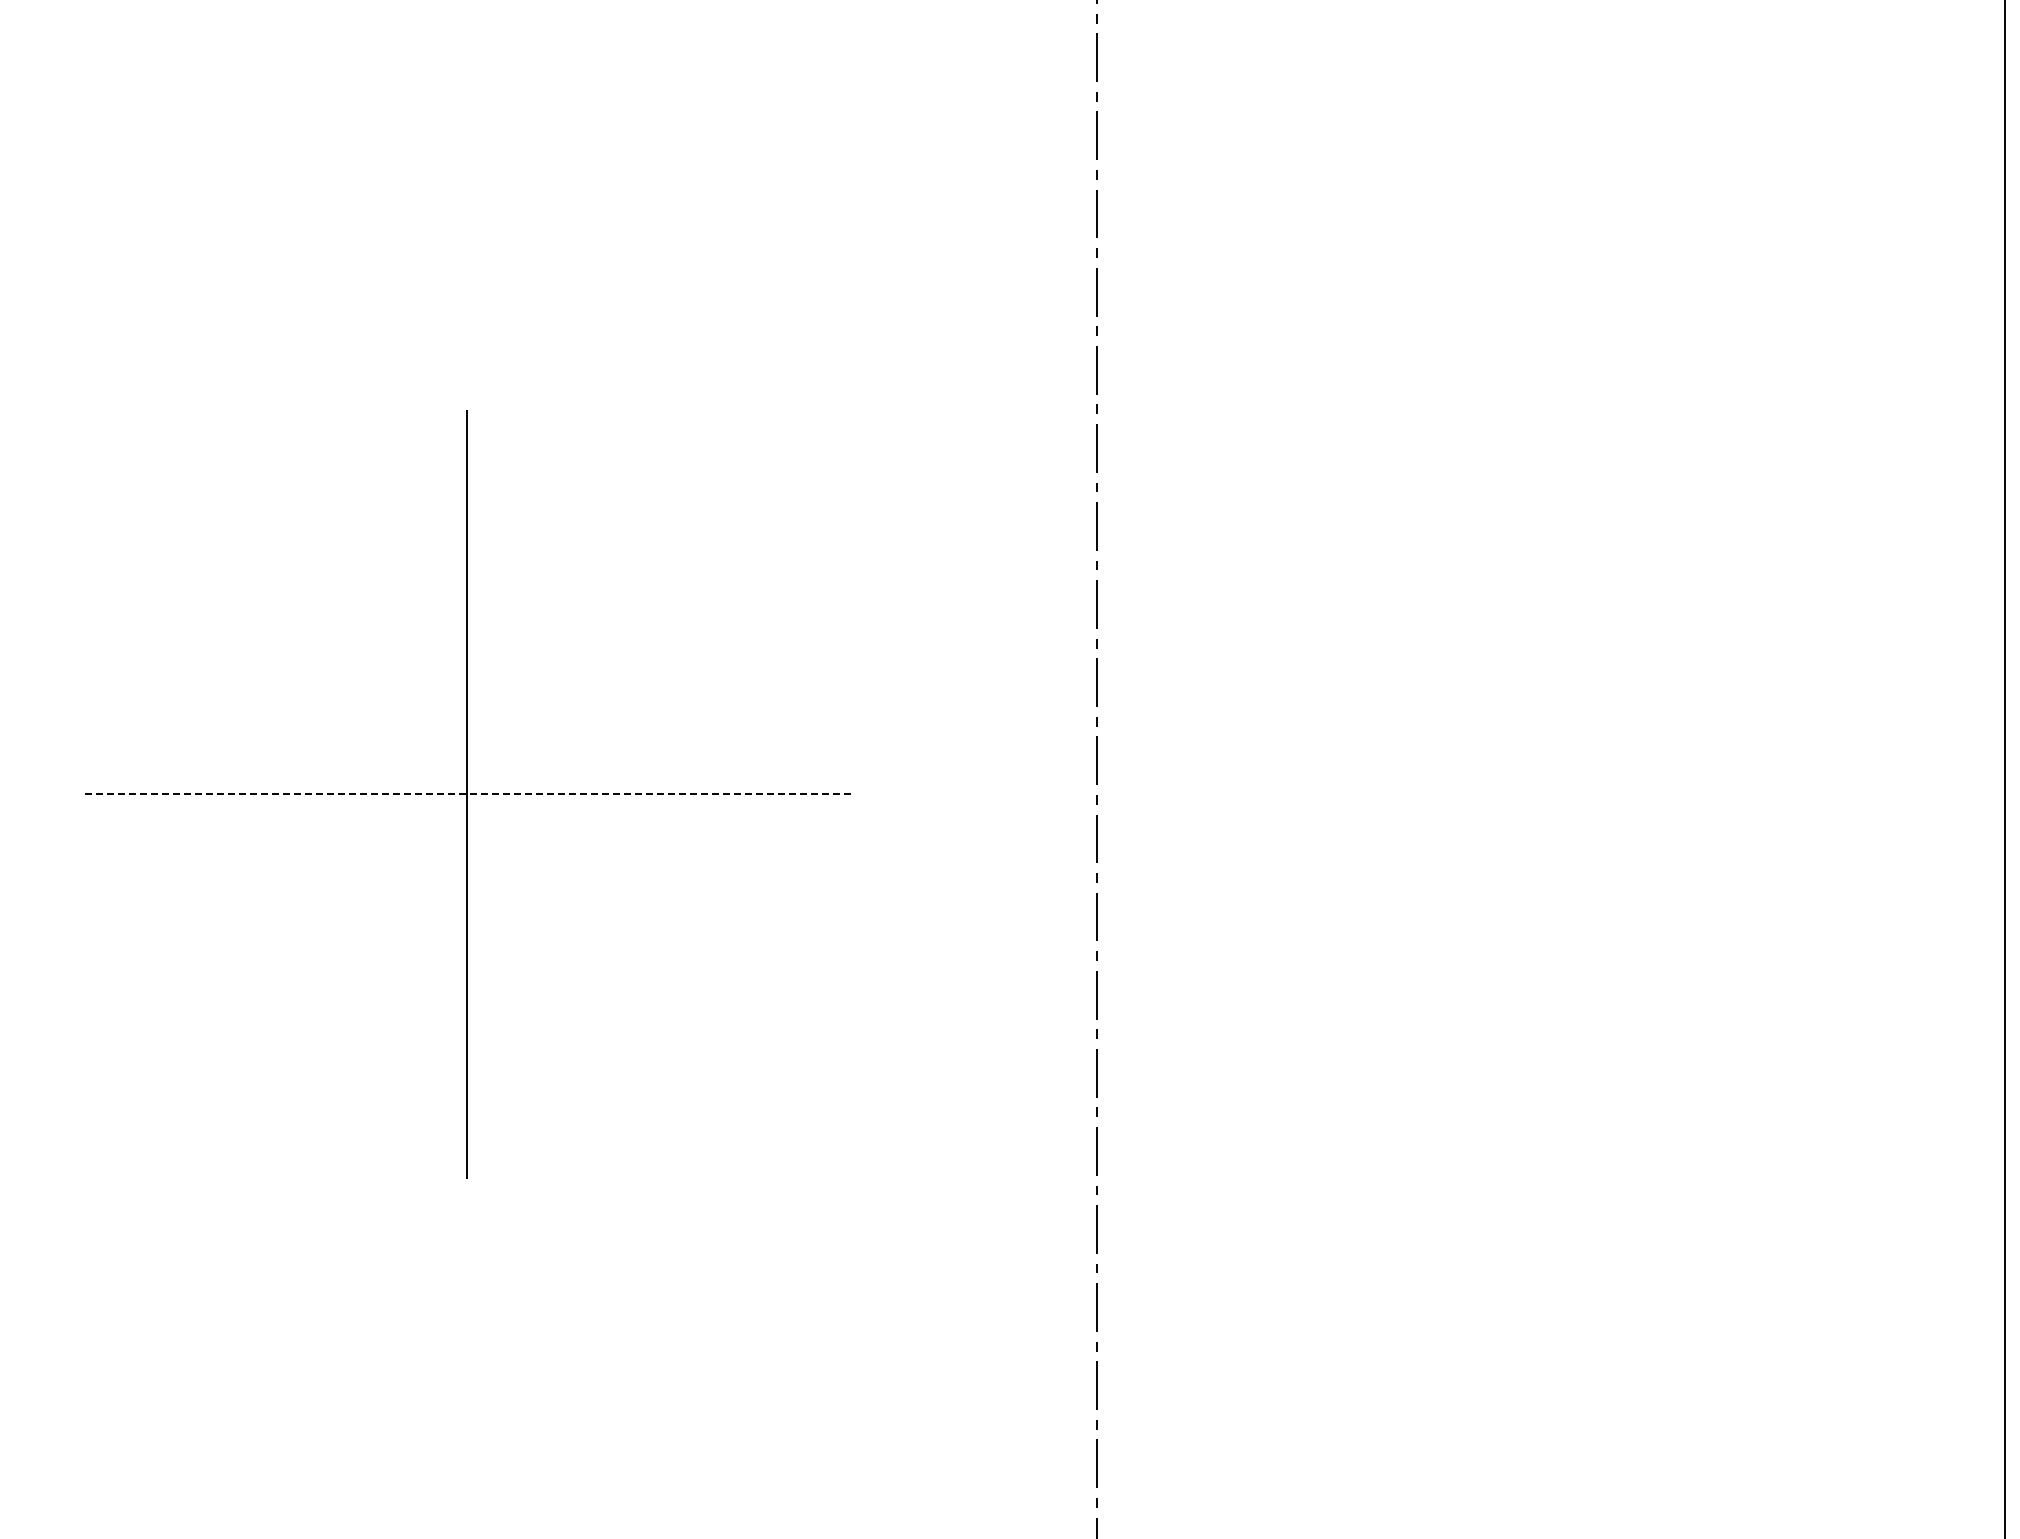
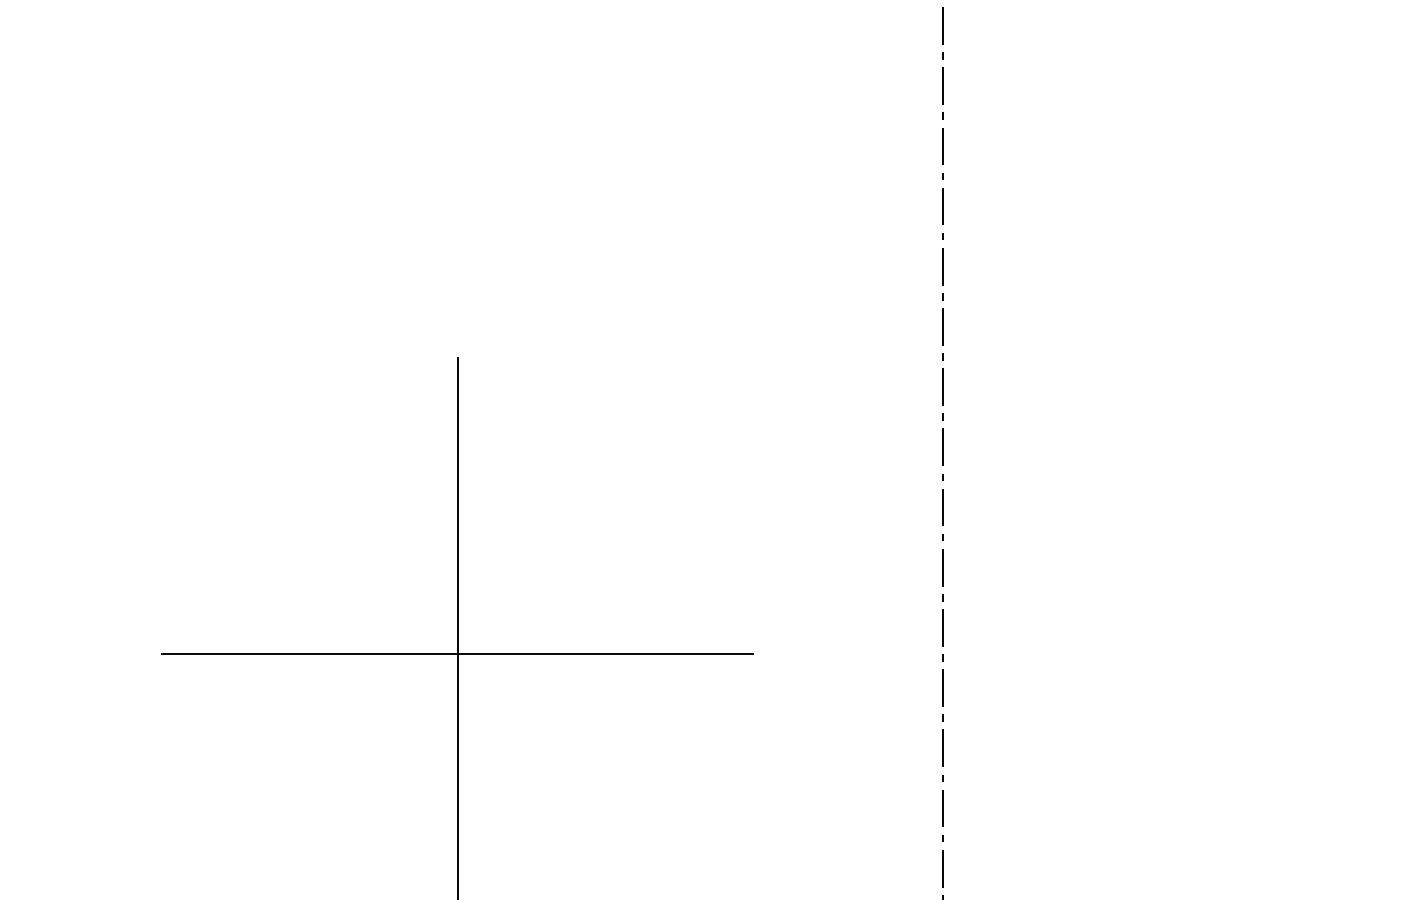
line: (466, 794) -> (457, 653), dashed -> solid

